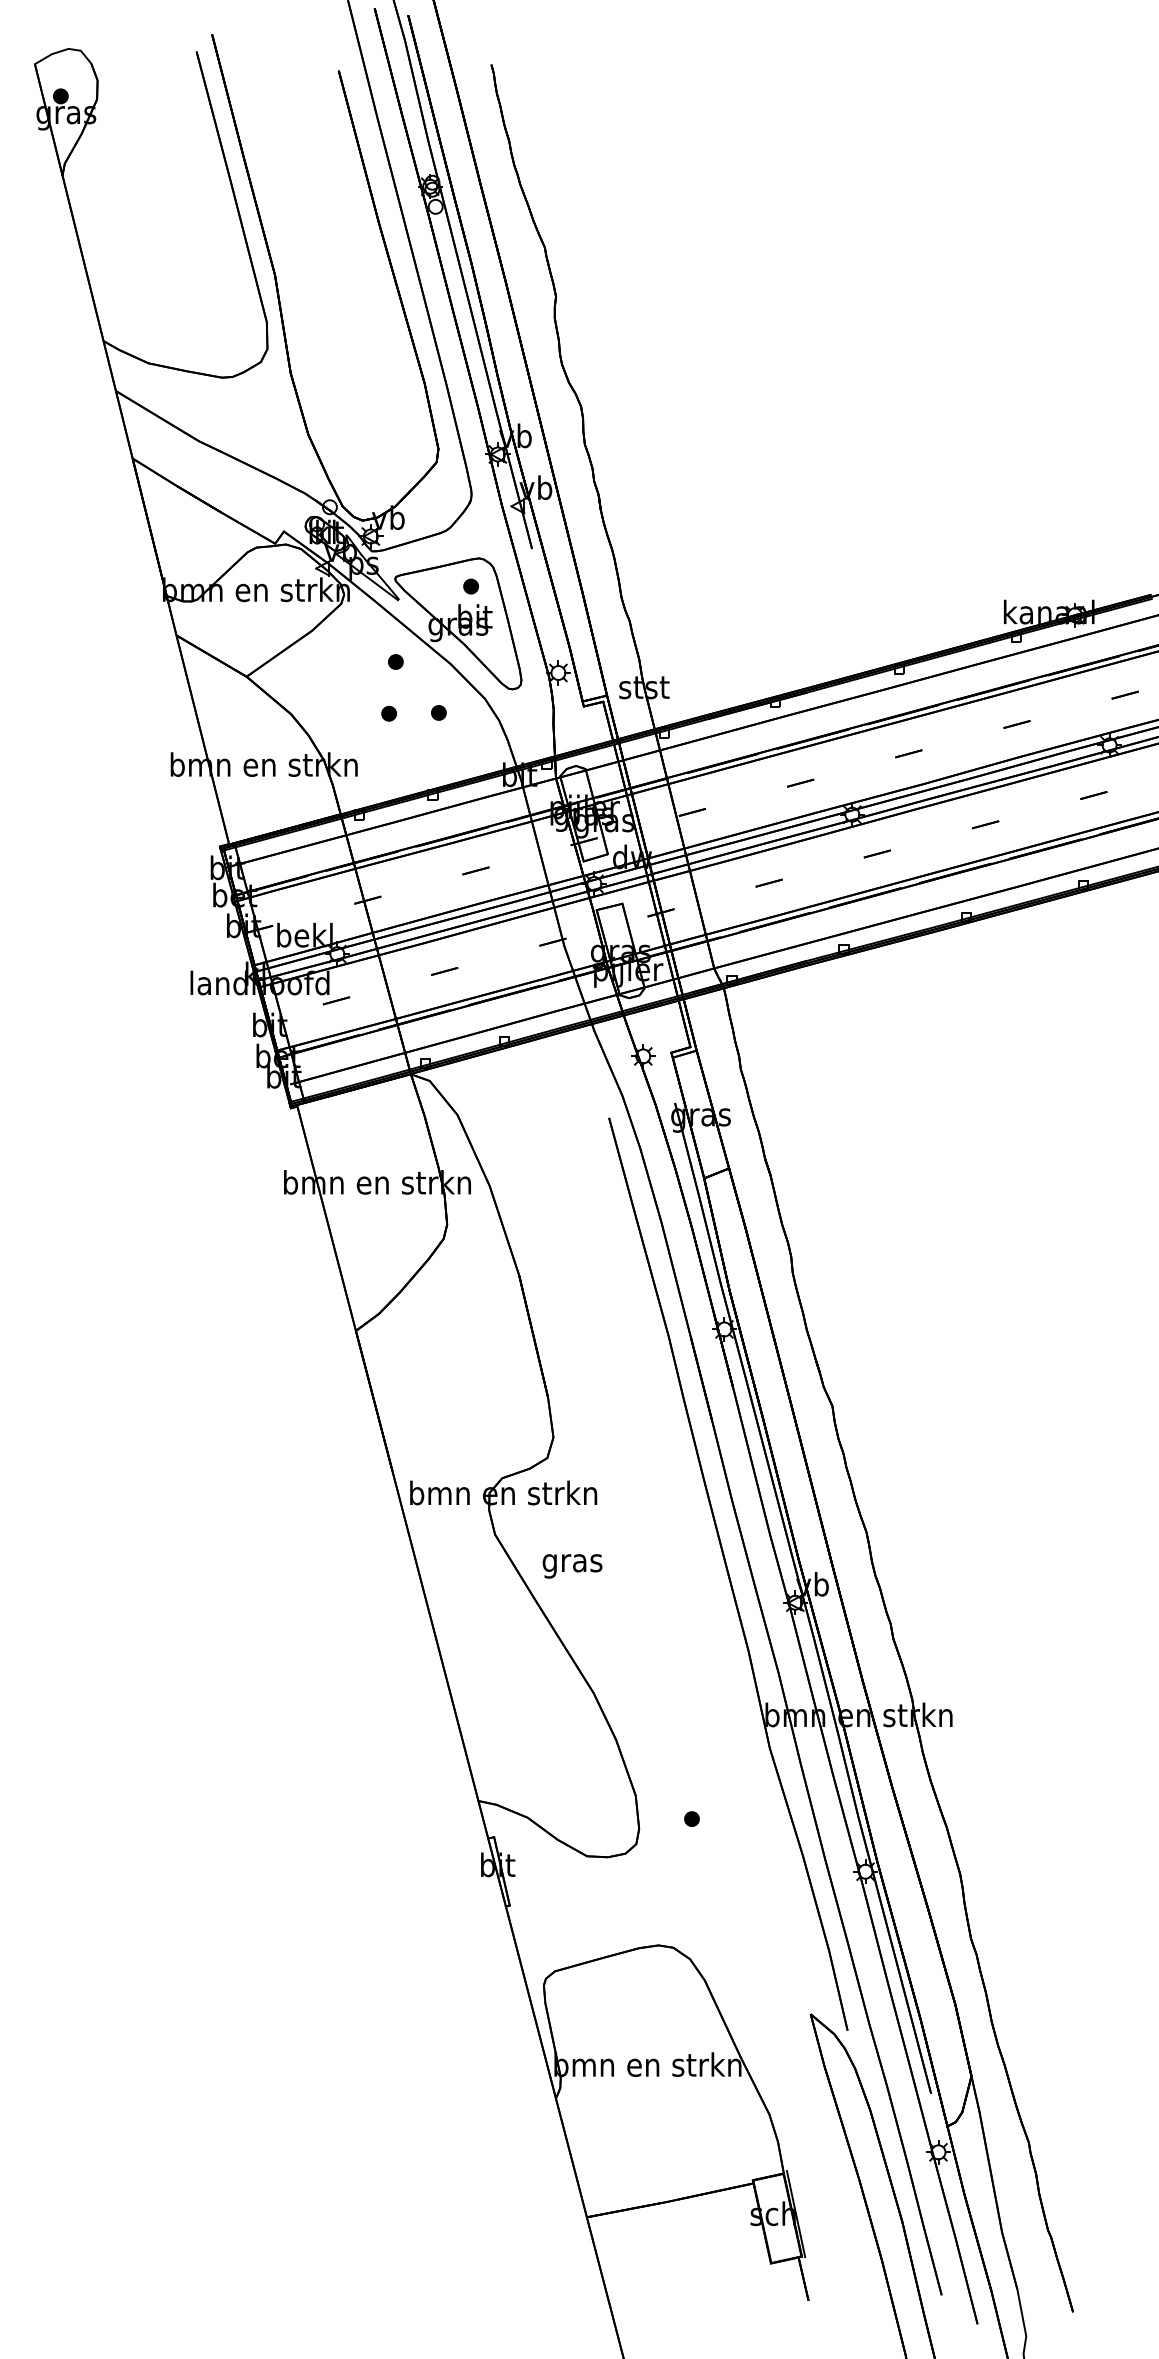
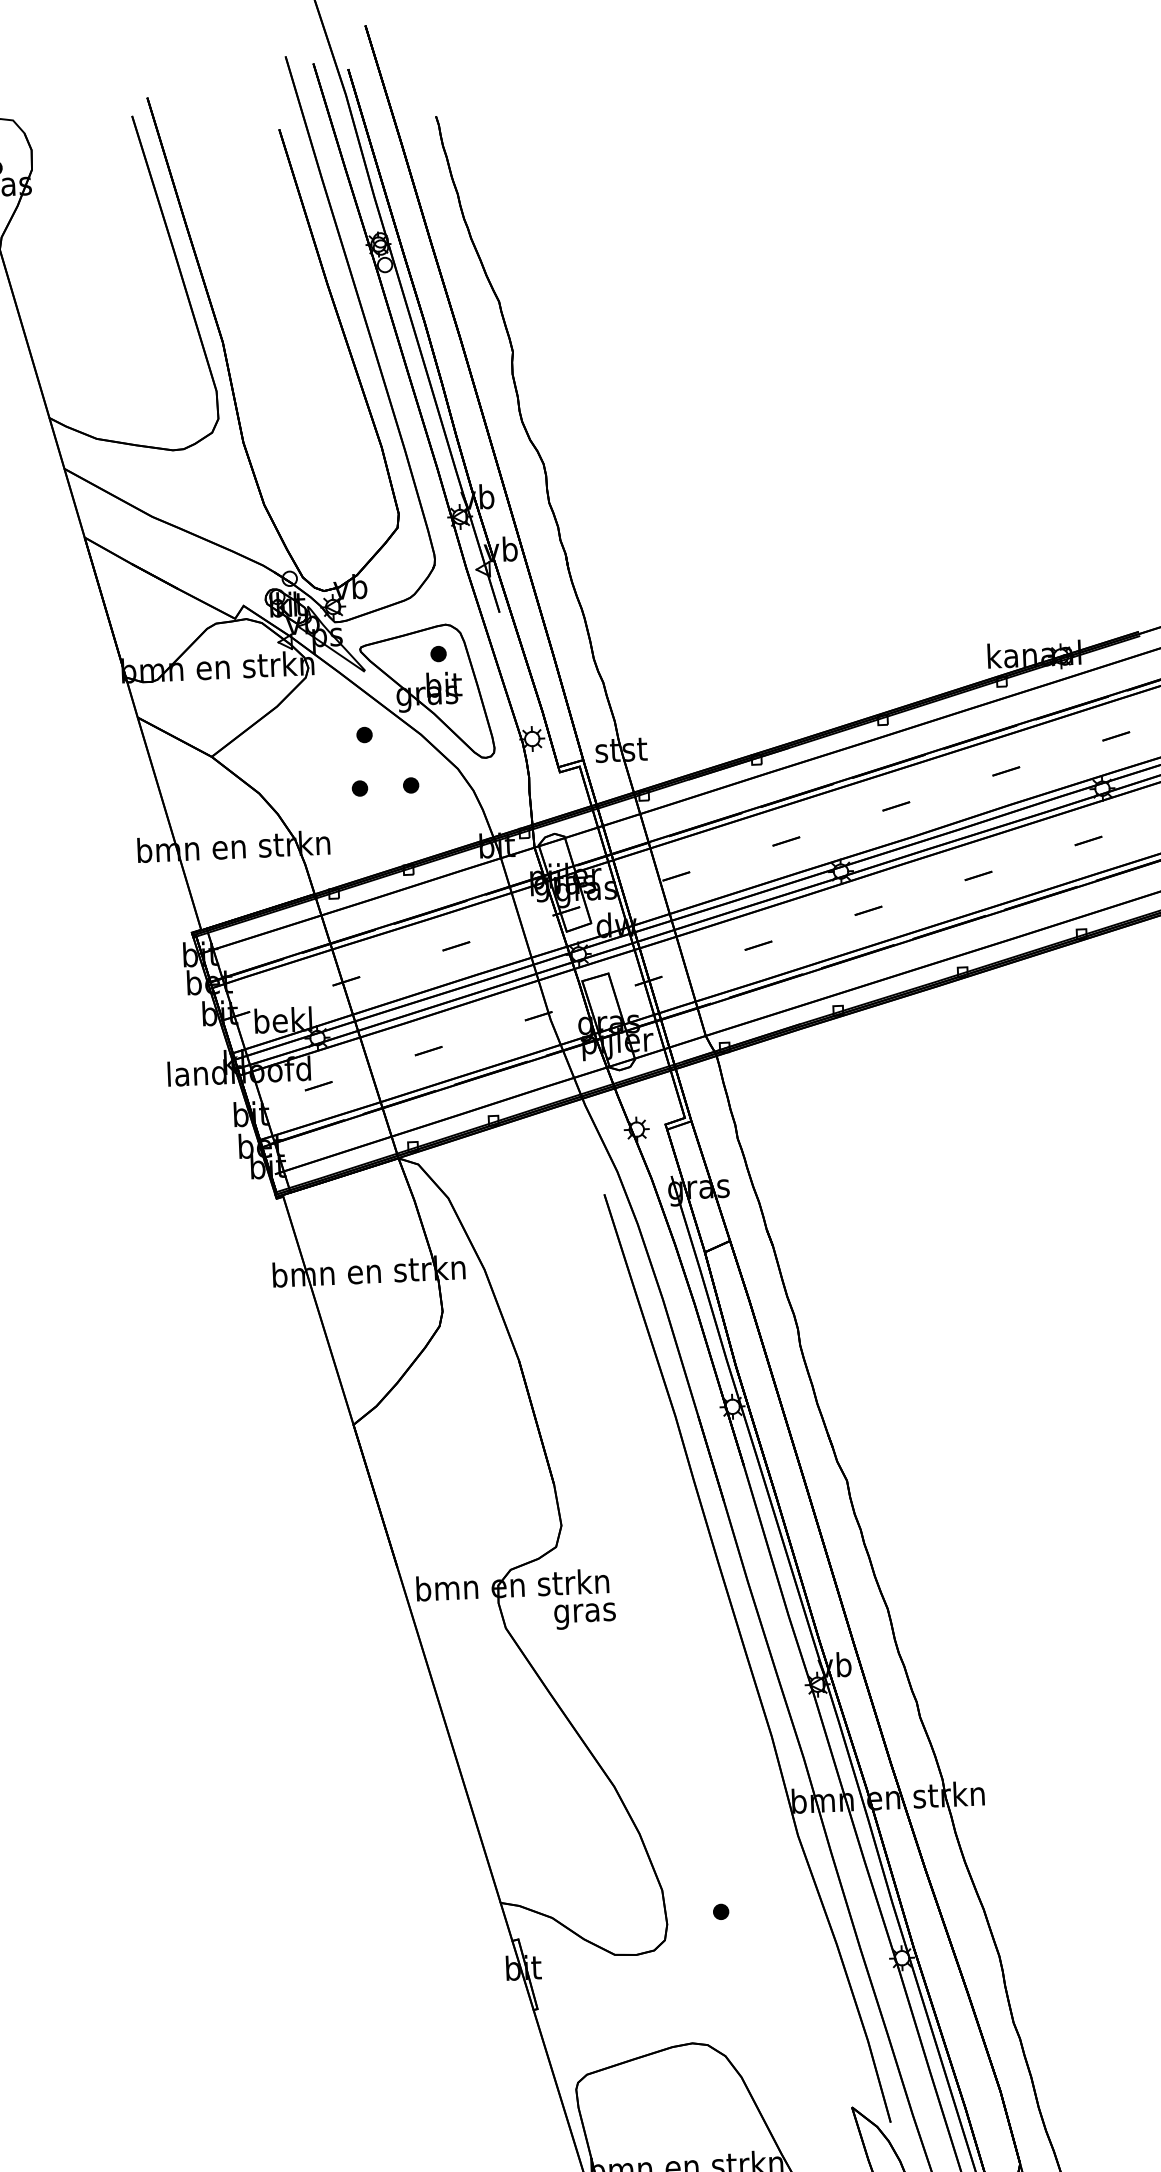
text: (572, 1566) -> (585, 1616), moved

